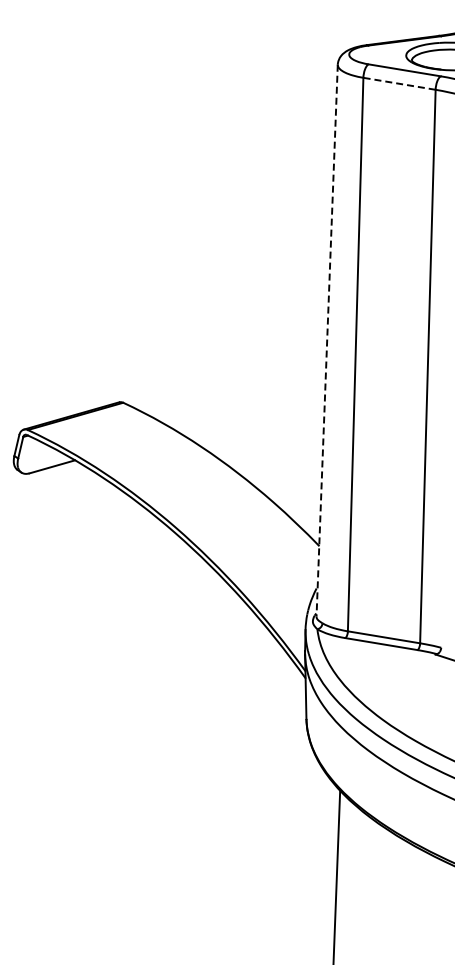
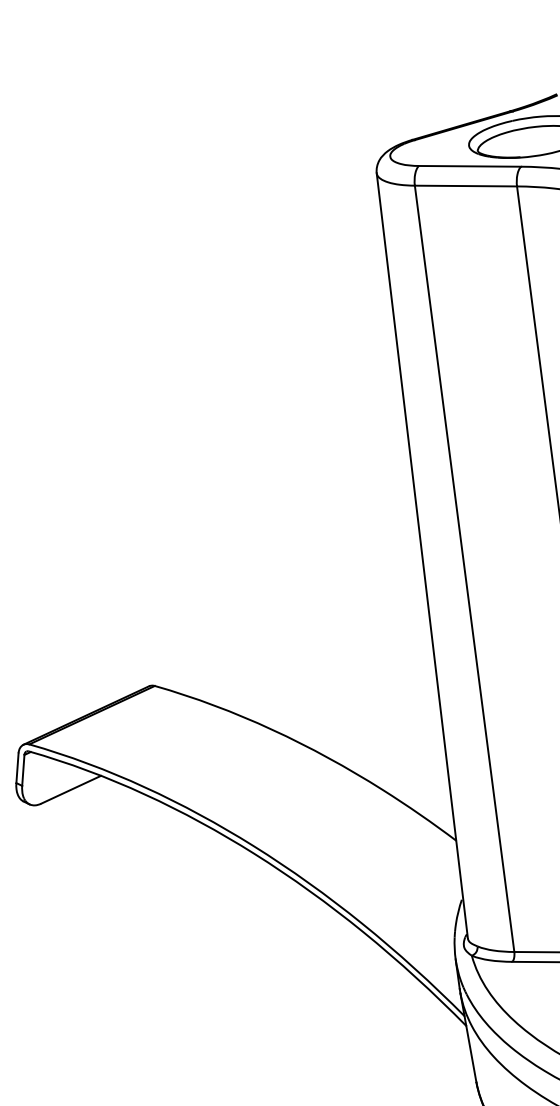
line: (399, 83) -> (465, 185), dashed -> solid
line: (327, 341) -> (422, 556), dashed -> solid

